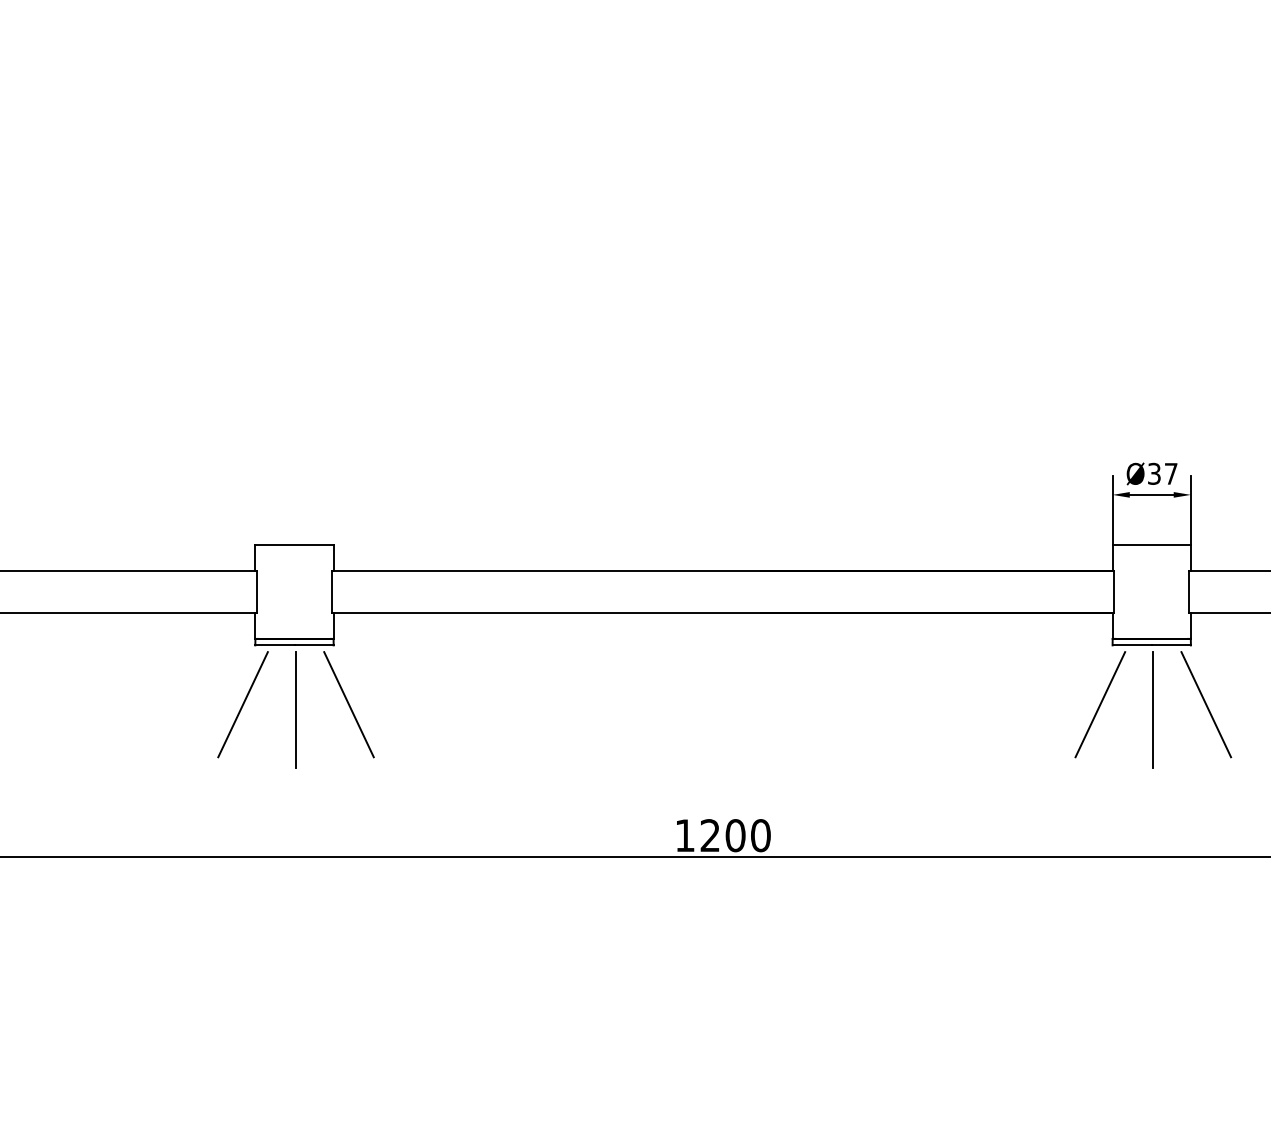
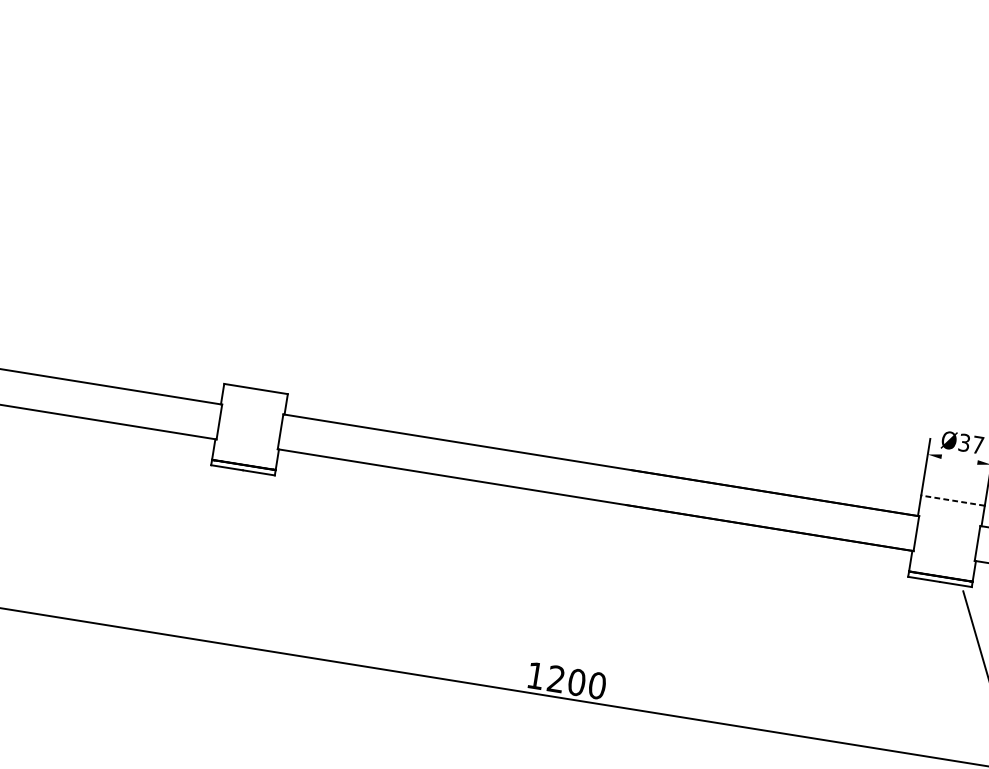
line: (1151, 494) -> (959, 459), removed
line: (1151, 545) -> (952, 500), solid -> dashed
line: (242, 704) -> (193, 511), removed
line: (348, 704) -> (279, 525), removed
line: (1100, 704) -> (890, 623), removed
line: (296, 709) -> (236, 522), removed
line: (1153, 709) -> (933, 634), removed

